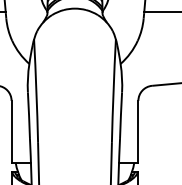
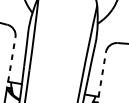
line: (11, 131) -> (11, 59), solid -> dashed
line: (138, 131) -> (102, 74), solid -> dashed

